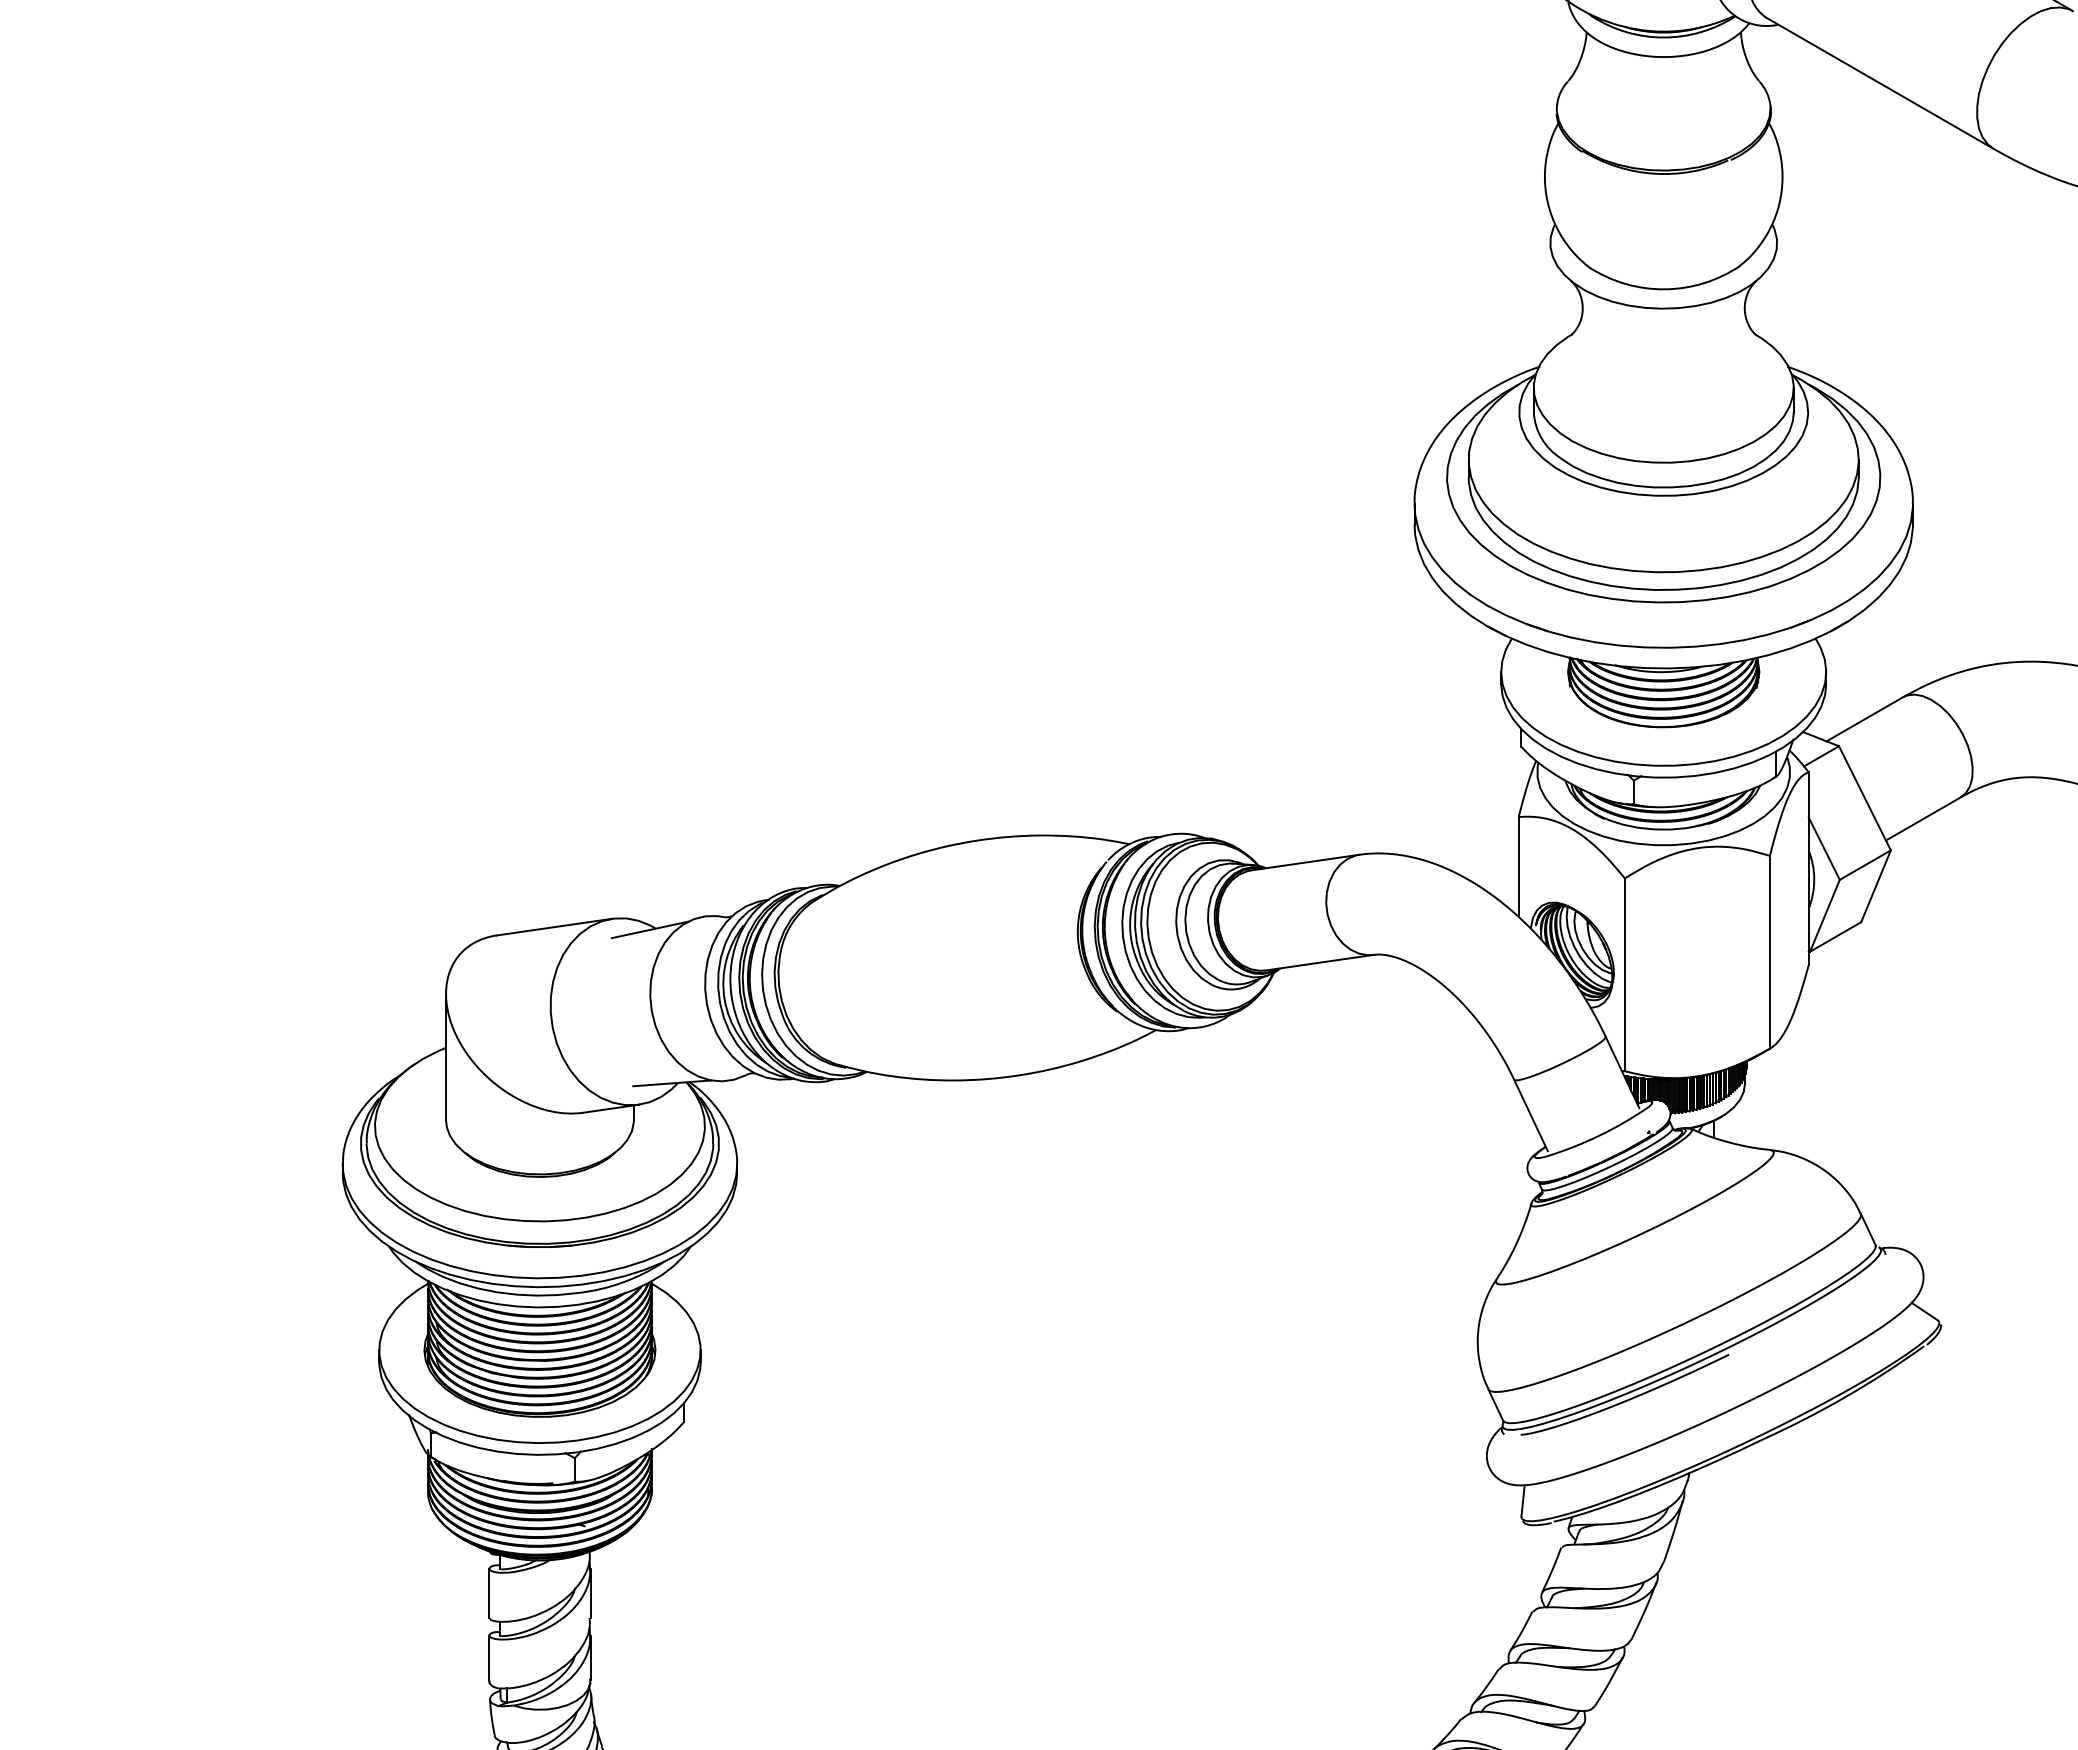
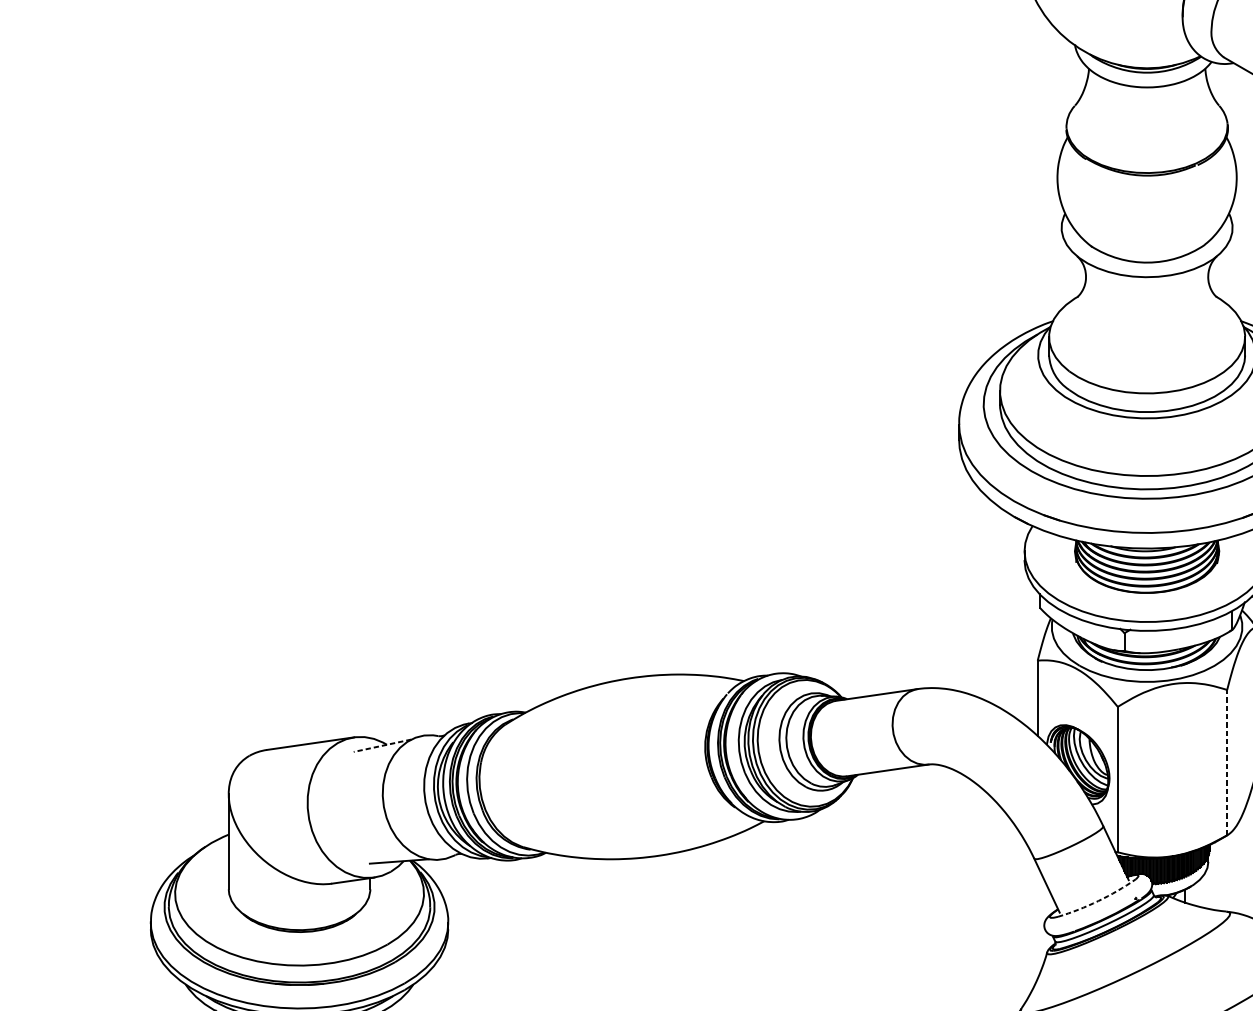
line: (649, 930) -> (382, 746), solid -> dashed
line: (1769, 951) -> (1226, 762), solid -> dashed
arc: (1599, 1135) -> (1098, 900), solid -> dashed

